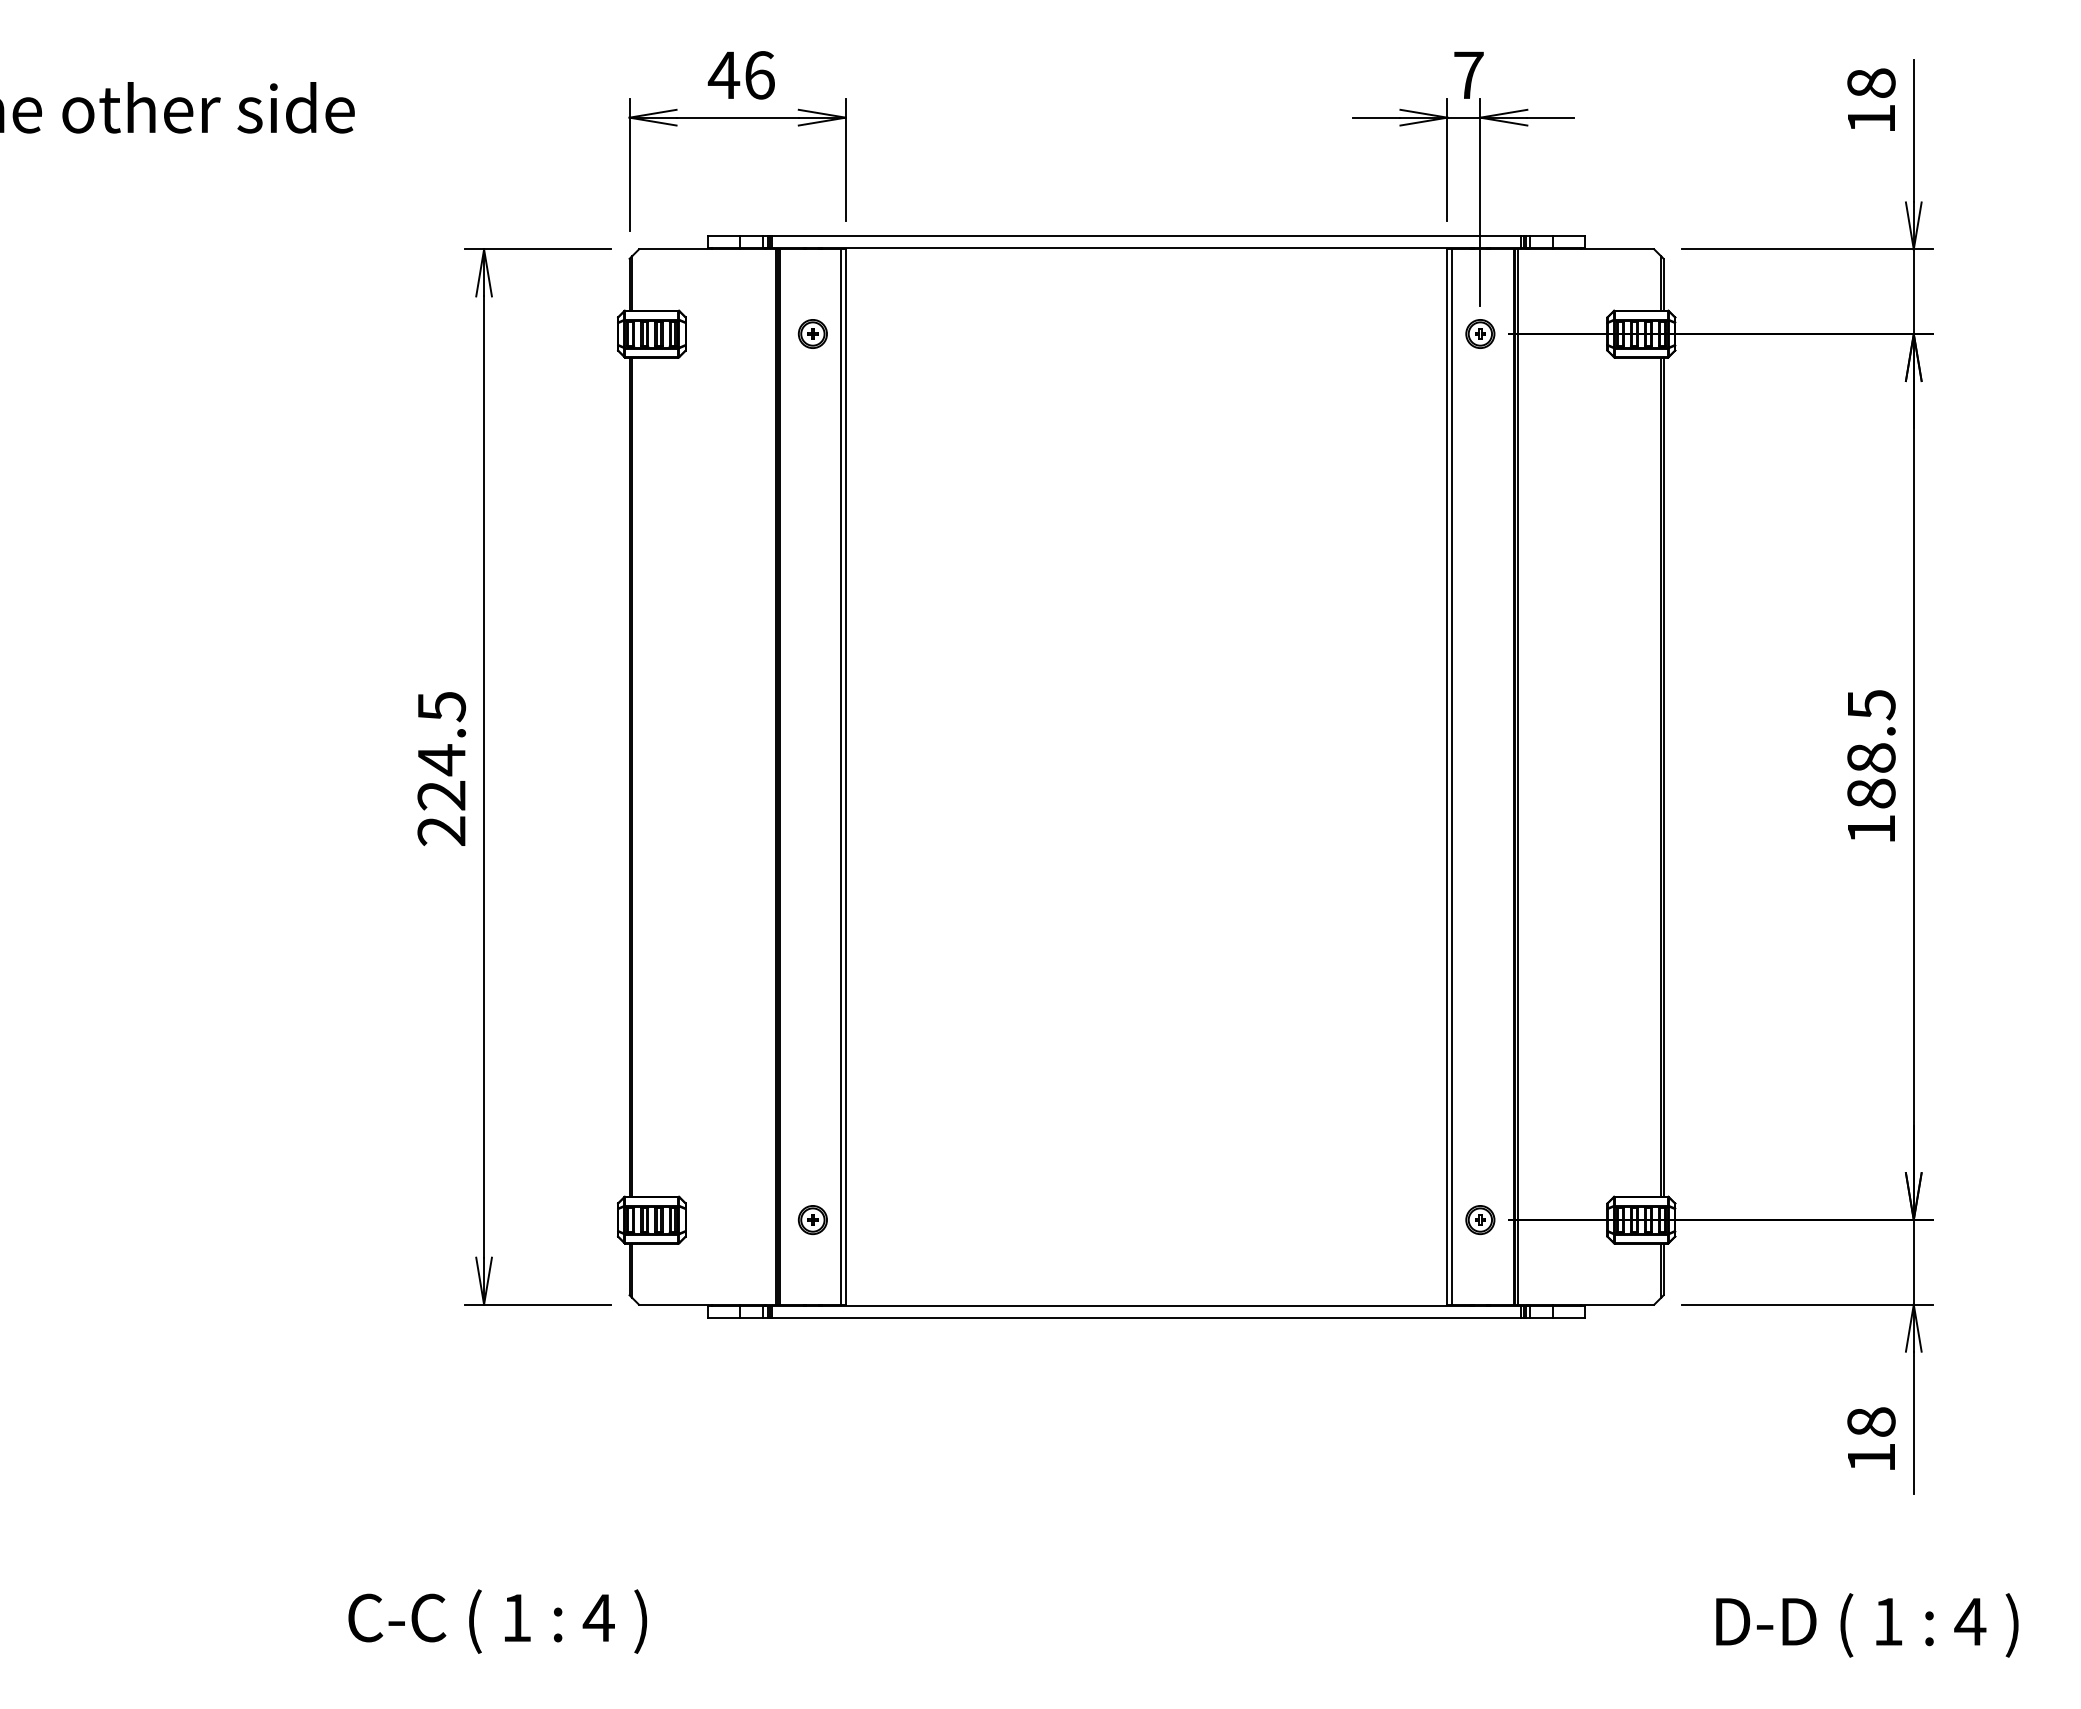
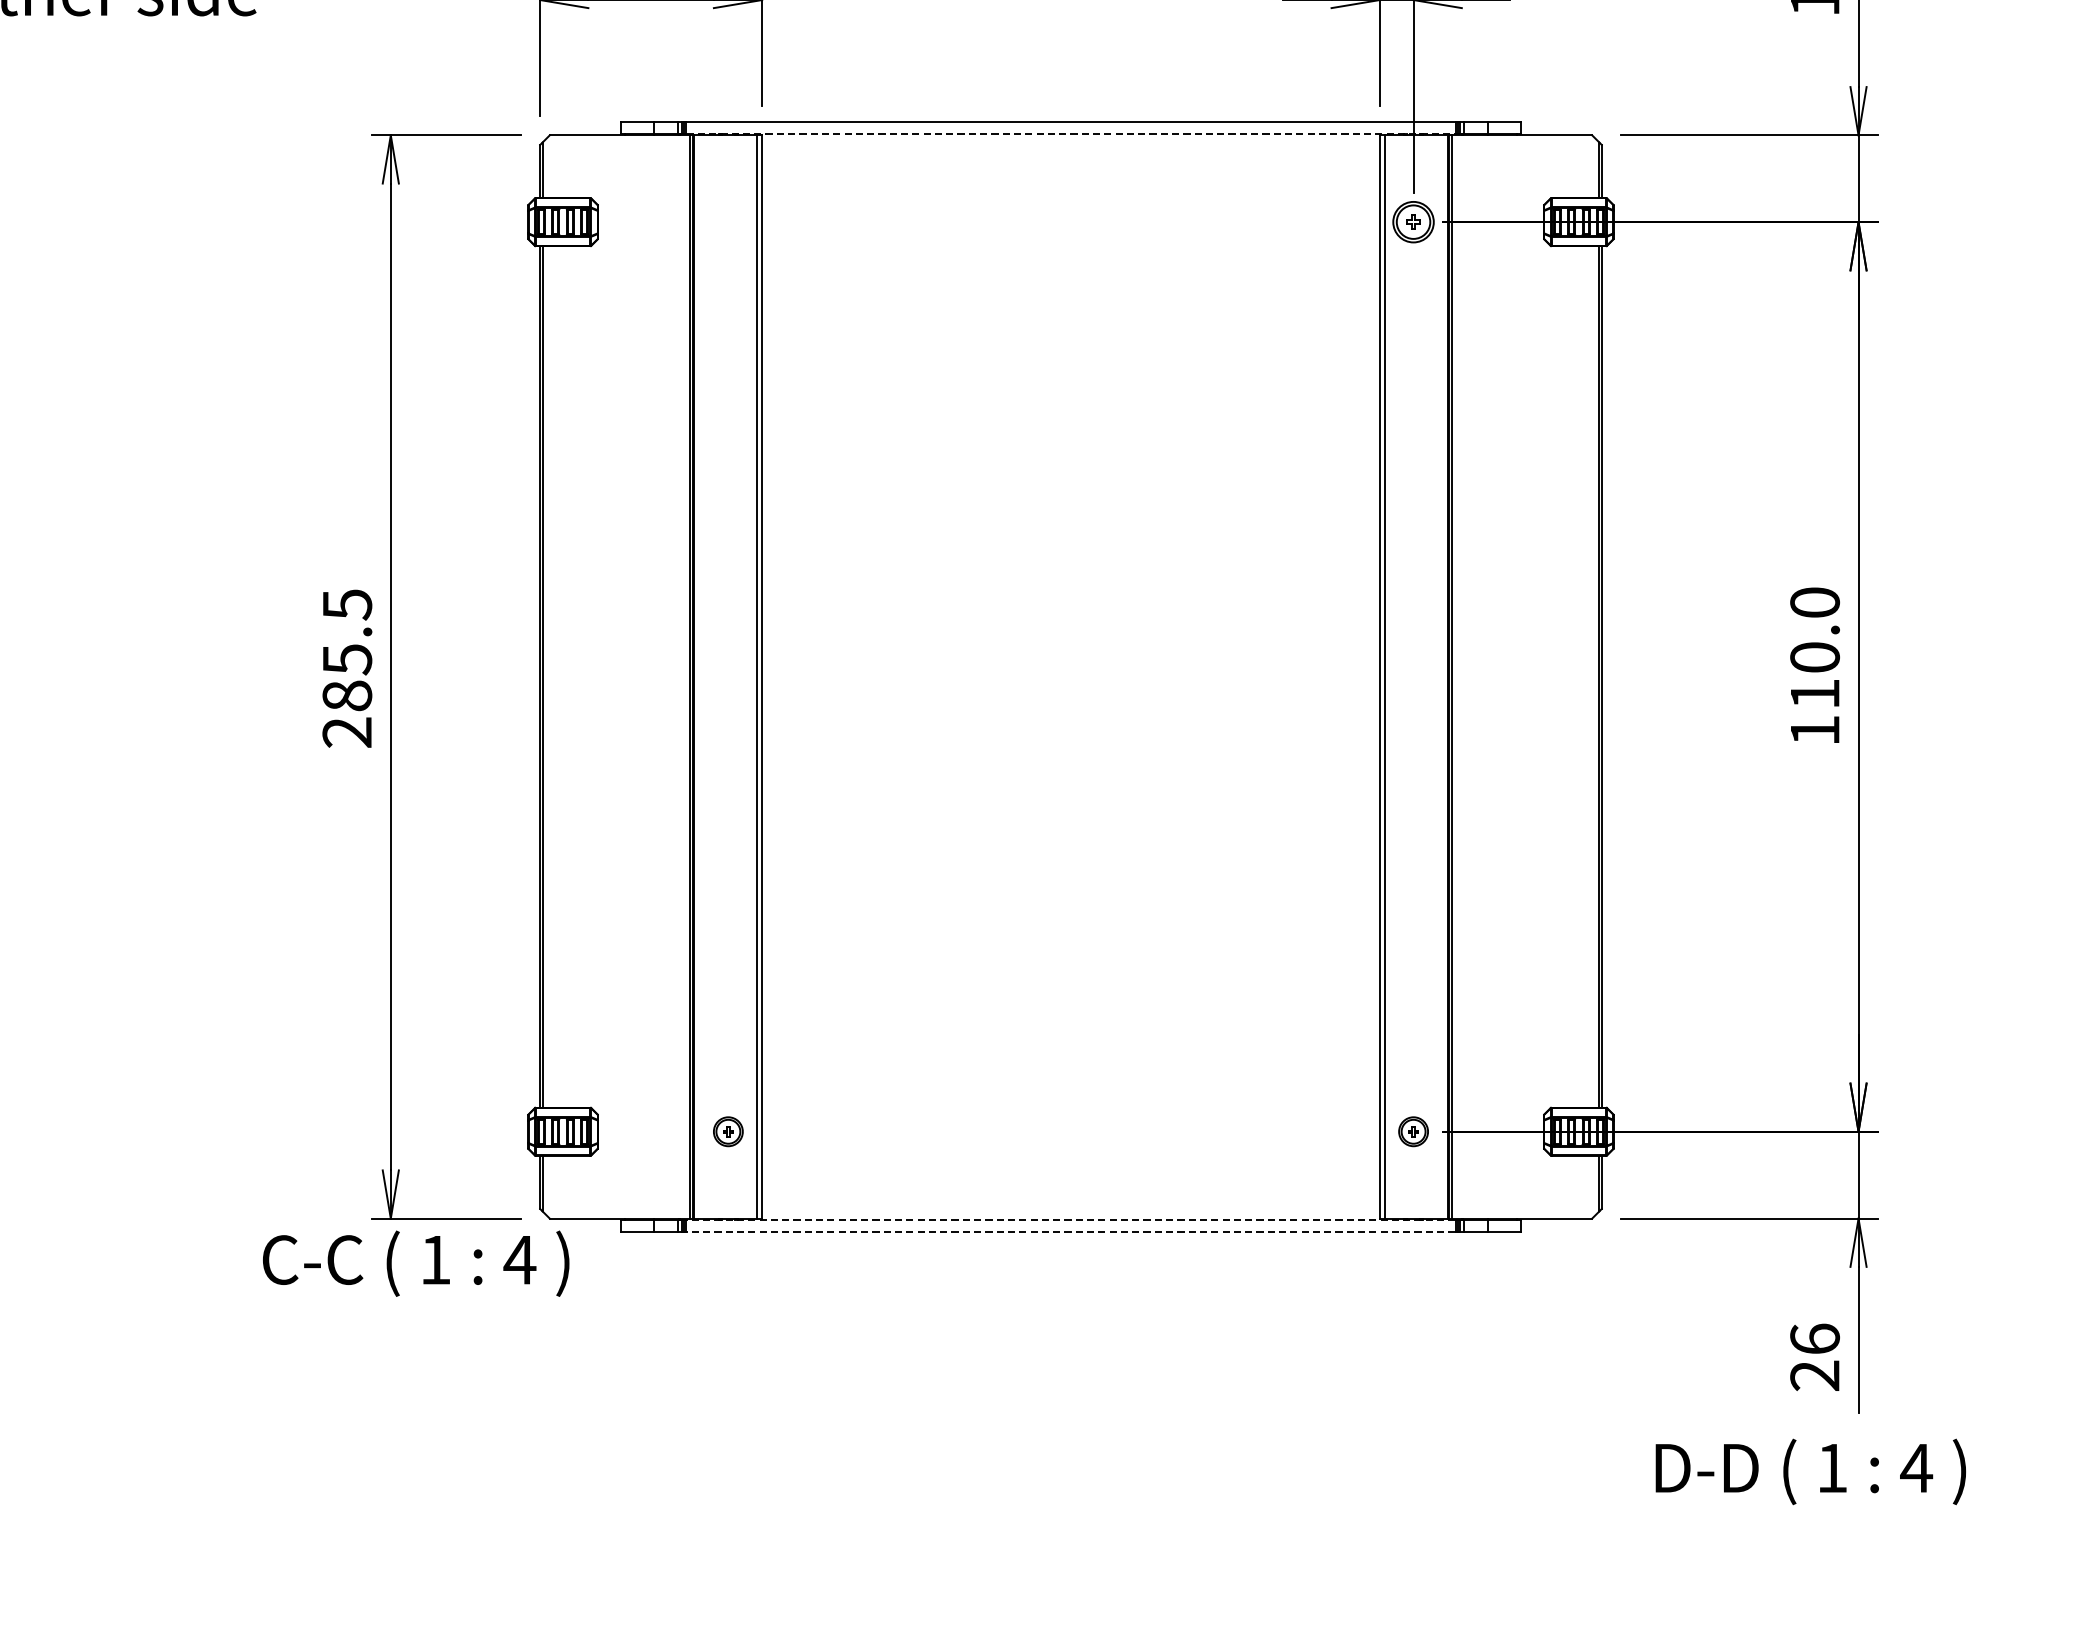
line: (1146, 248) -> (1070, 134), solid -> dashed
part: (812, 333) -> (727, 221), removed
part: (1480, 333) -> (1413, 221), size x1.4
text: (1871, 749) -> (1815, 648), 188.5 -> 110.0
text: (441, 777) -> (347, 677), 224.5 -> 285.5
line: (1146, 1305) -> (1070, 1219), solid -> dashed
line: (1146, 1317) -> (1070, 1231), solid -> dashed
text: (1871, 1439) -> (1815, 1357), 18 -> 26
text: (497, 1621) -> (415, 1263), moved
text: (1867, 1625) -> (1811, 1472), moved

